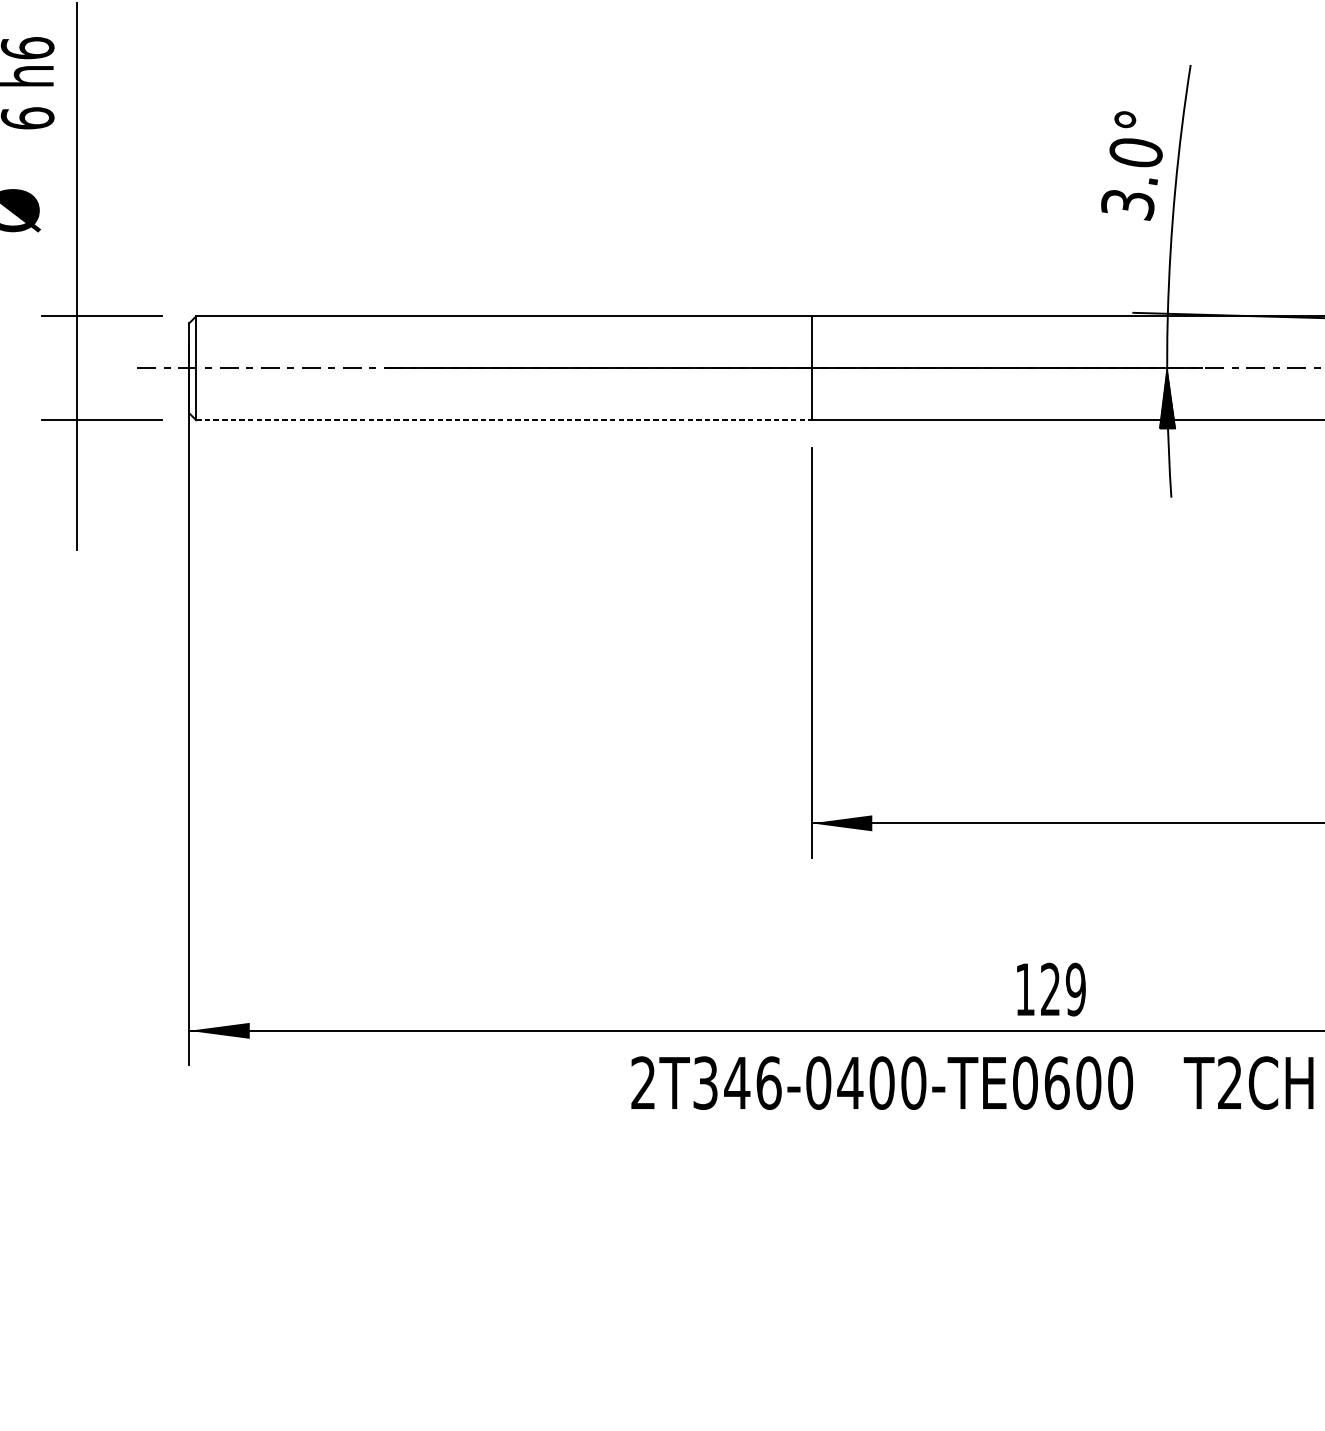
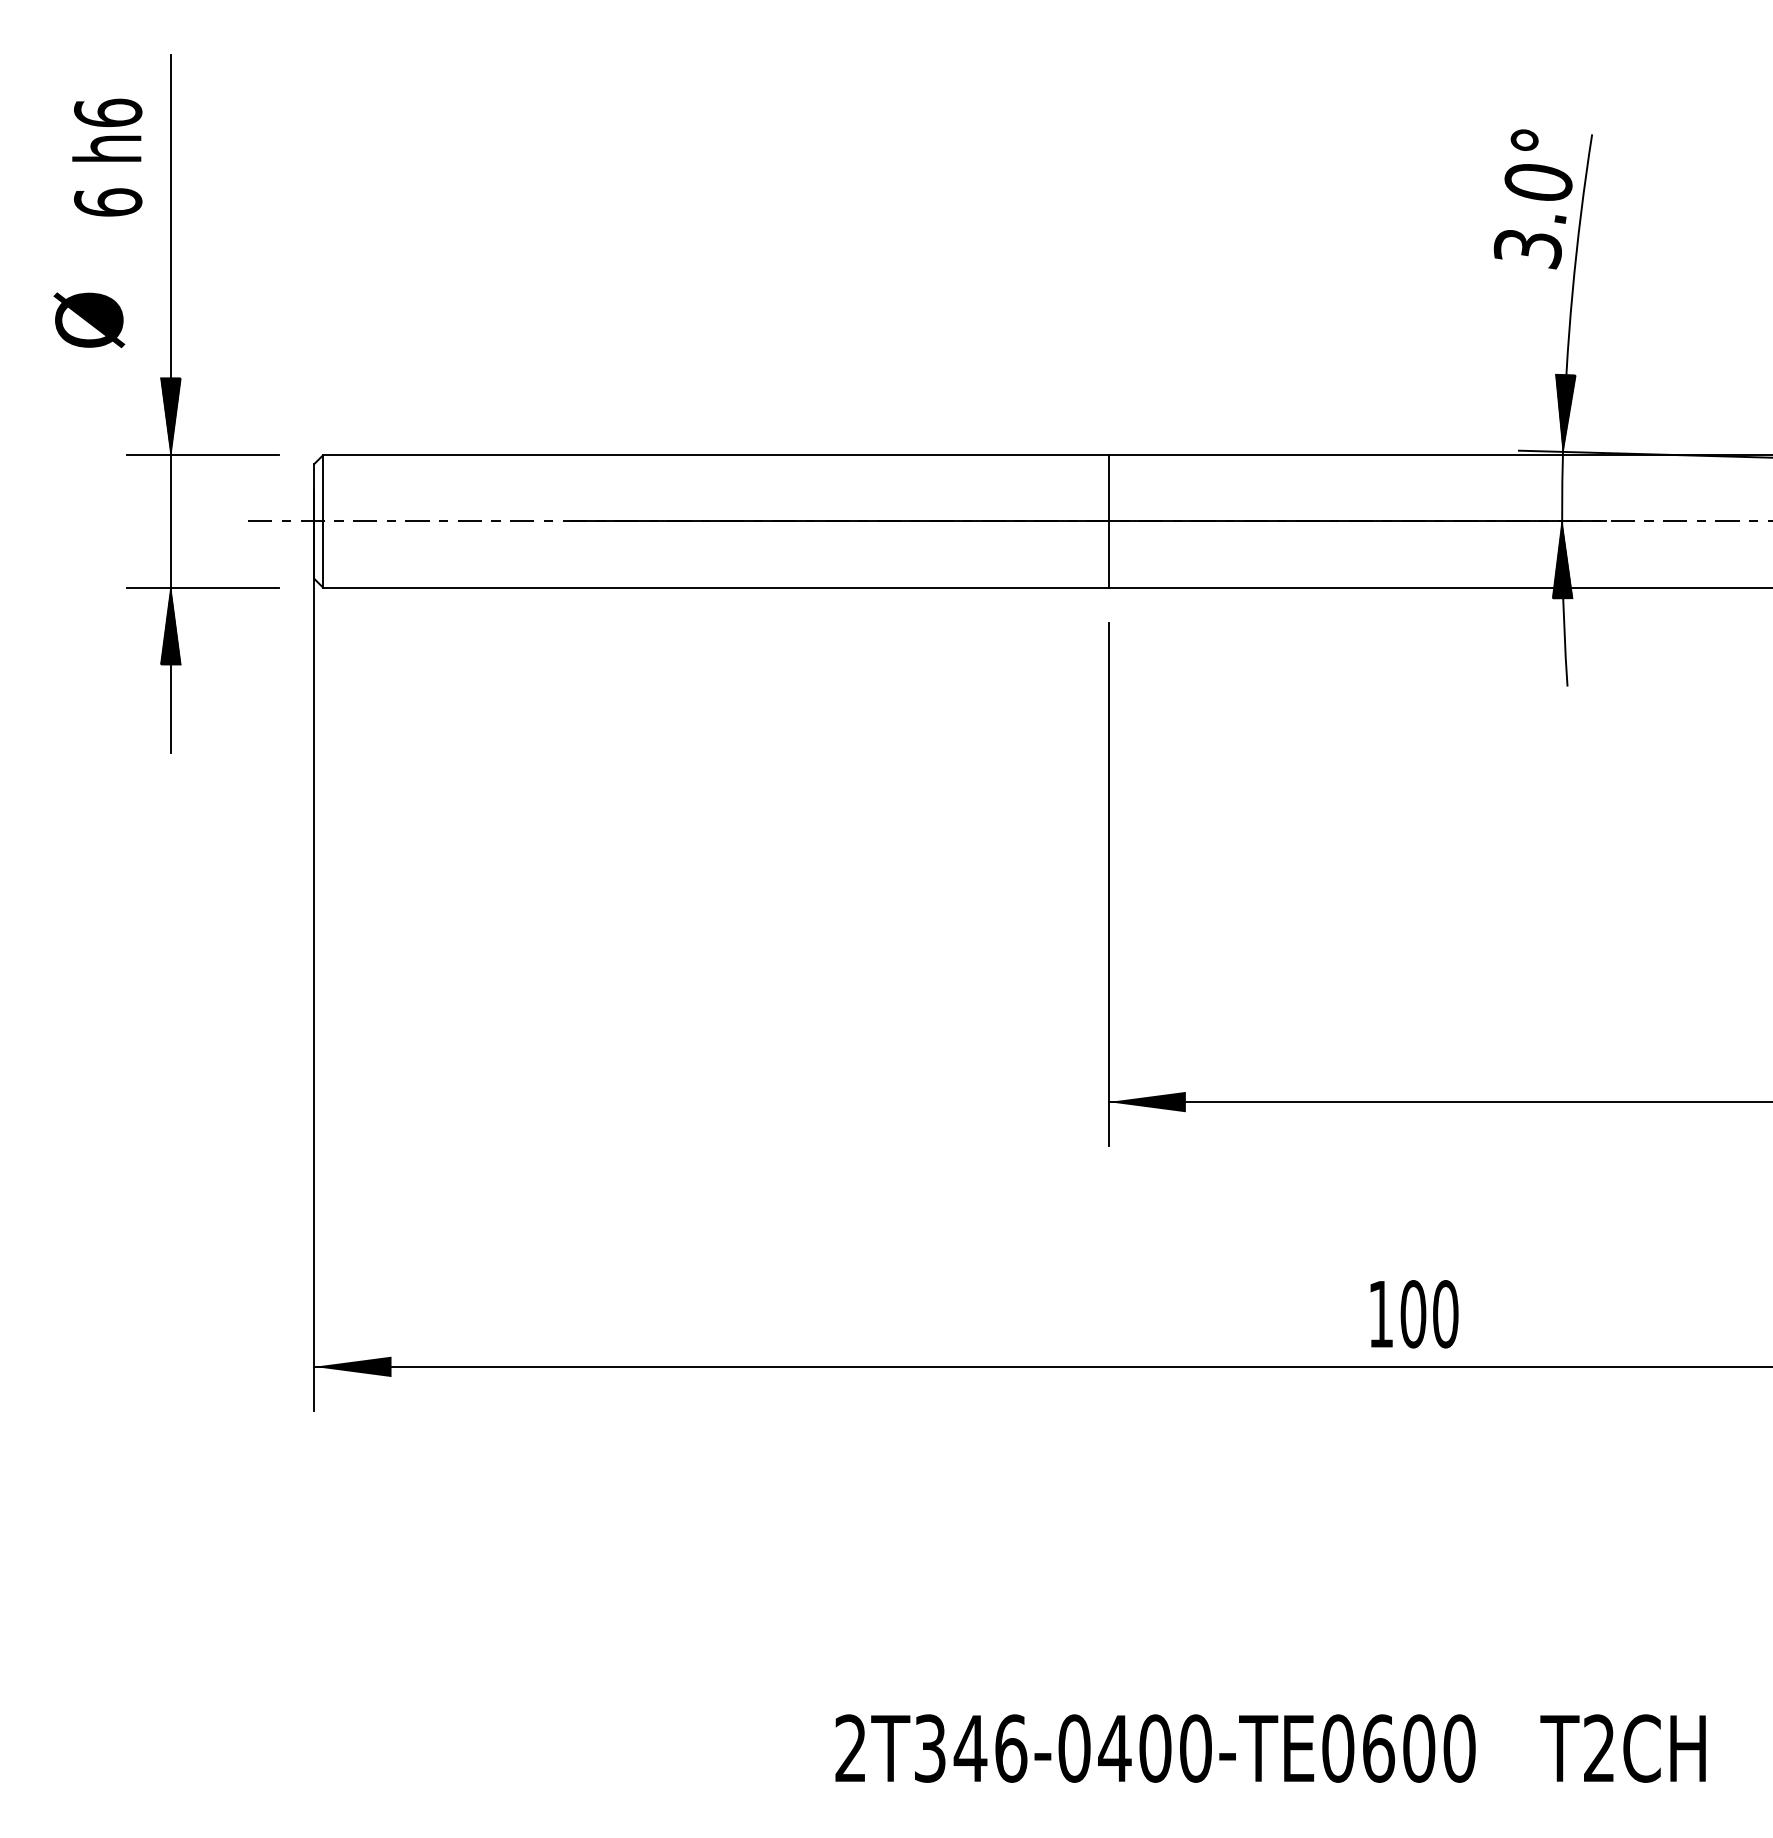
text: (1131, 166) -> (1532, 199), moved
hatch: (1169, 282) -> (1565, 412), added
hatch: (76, 286) -> (170, 416), added
line: (503, 420) -> (715, 587), dashed -> solid
hatch: (76, 450) -> (170, 626), added
text: (1063, 989) -> (1429, 1314), 129 -> 100
text: (972, 1083) -> (1270, 1748), moved

